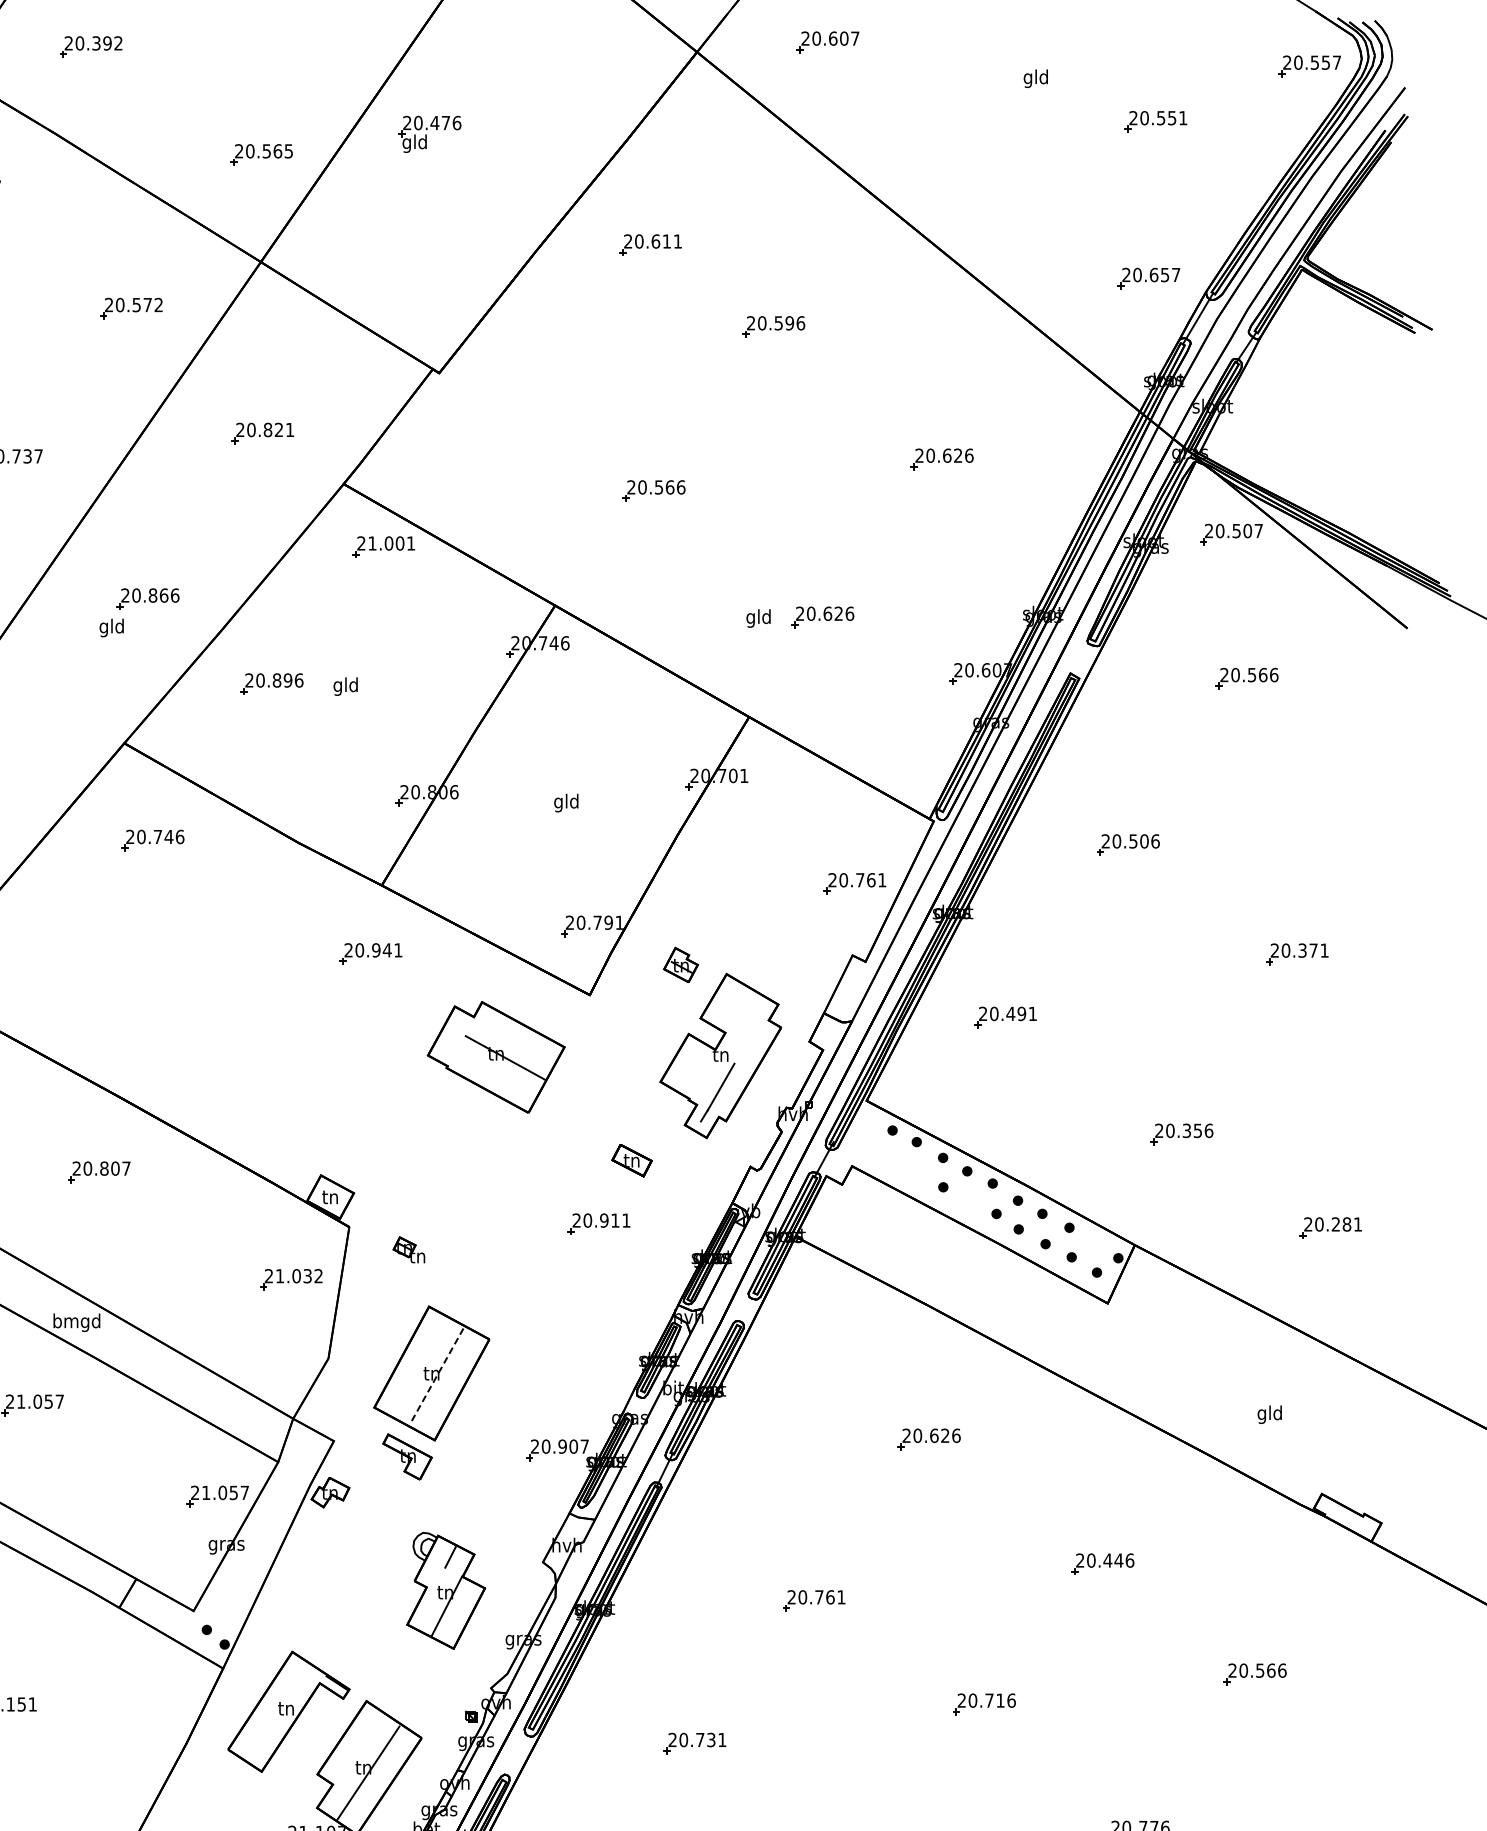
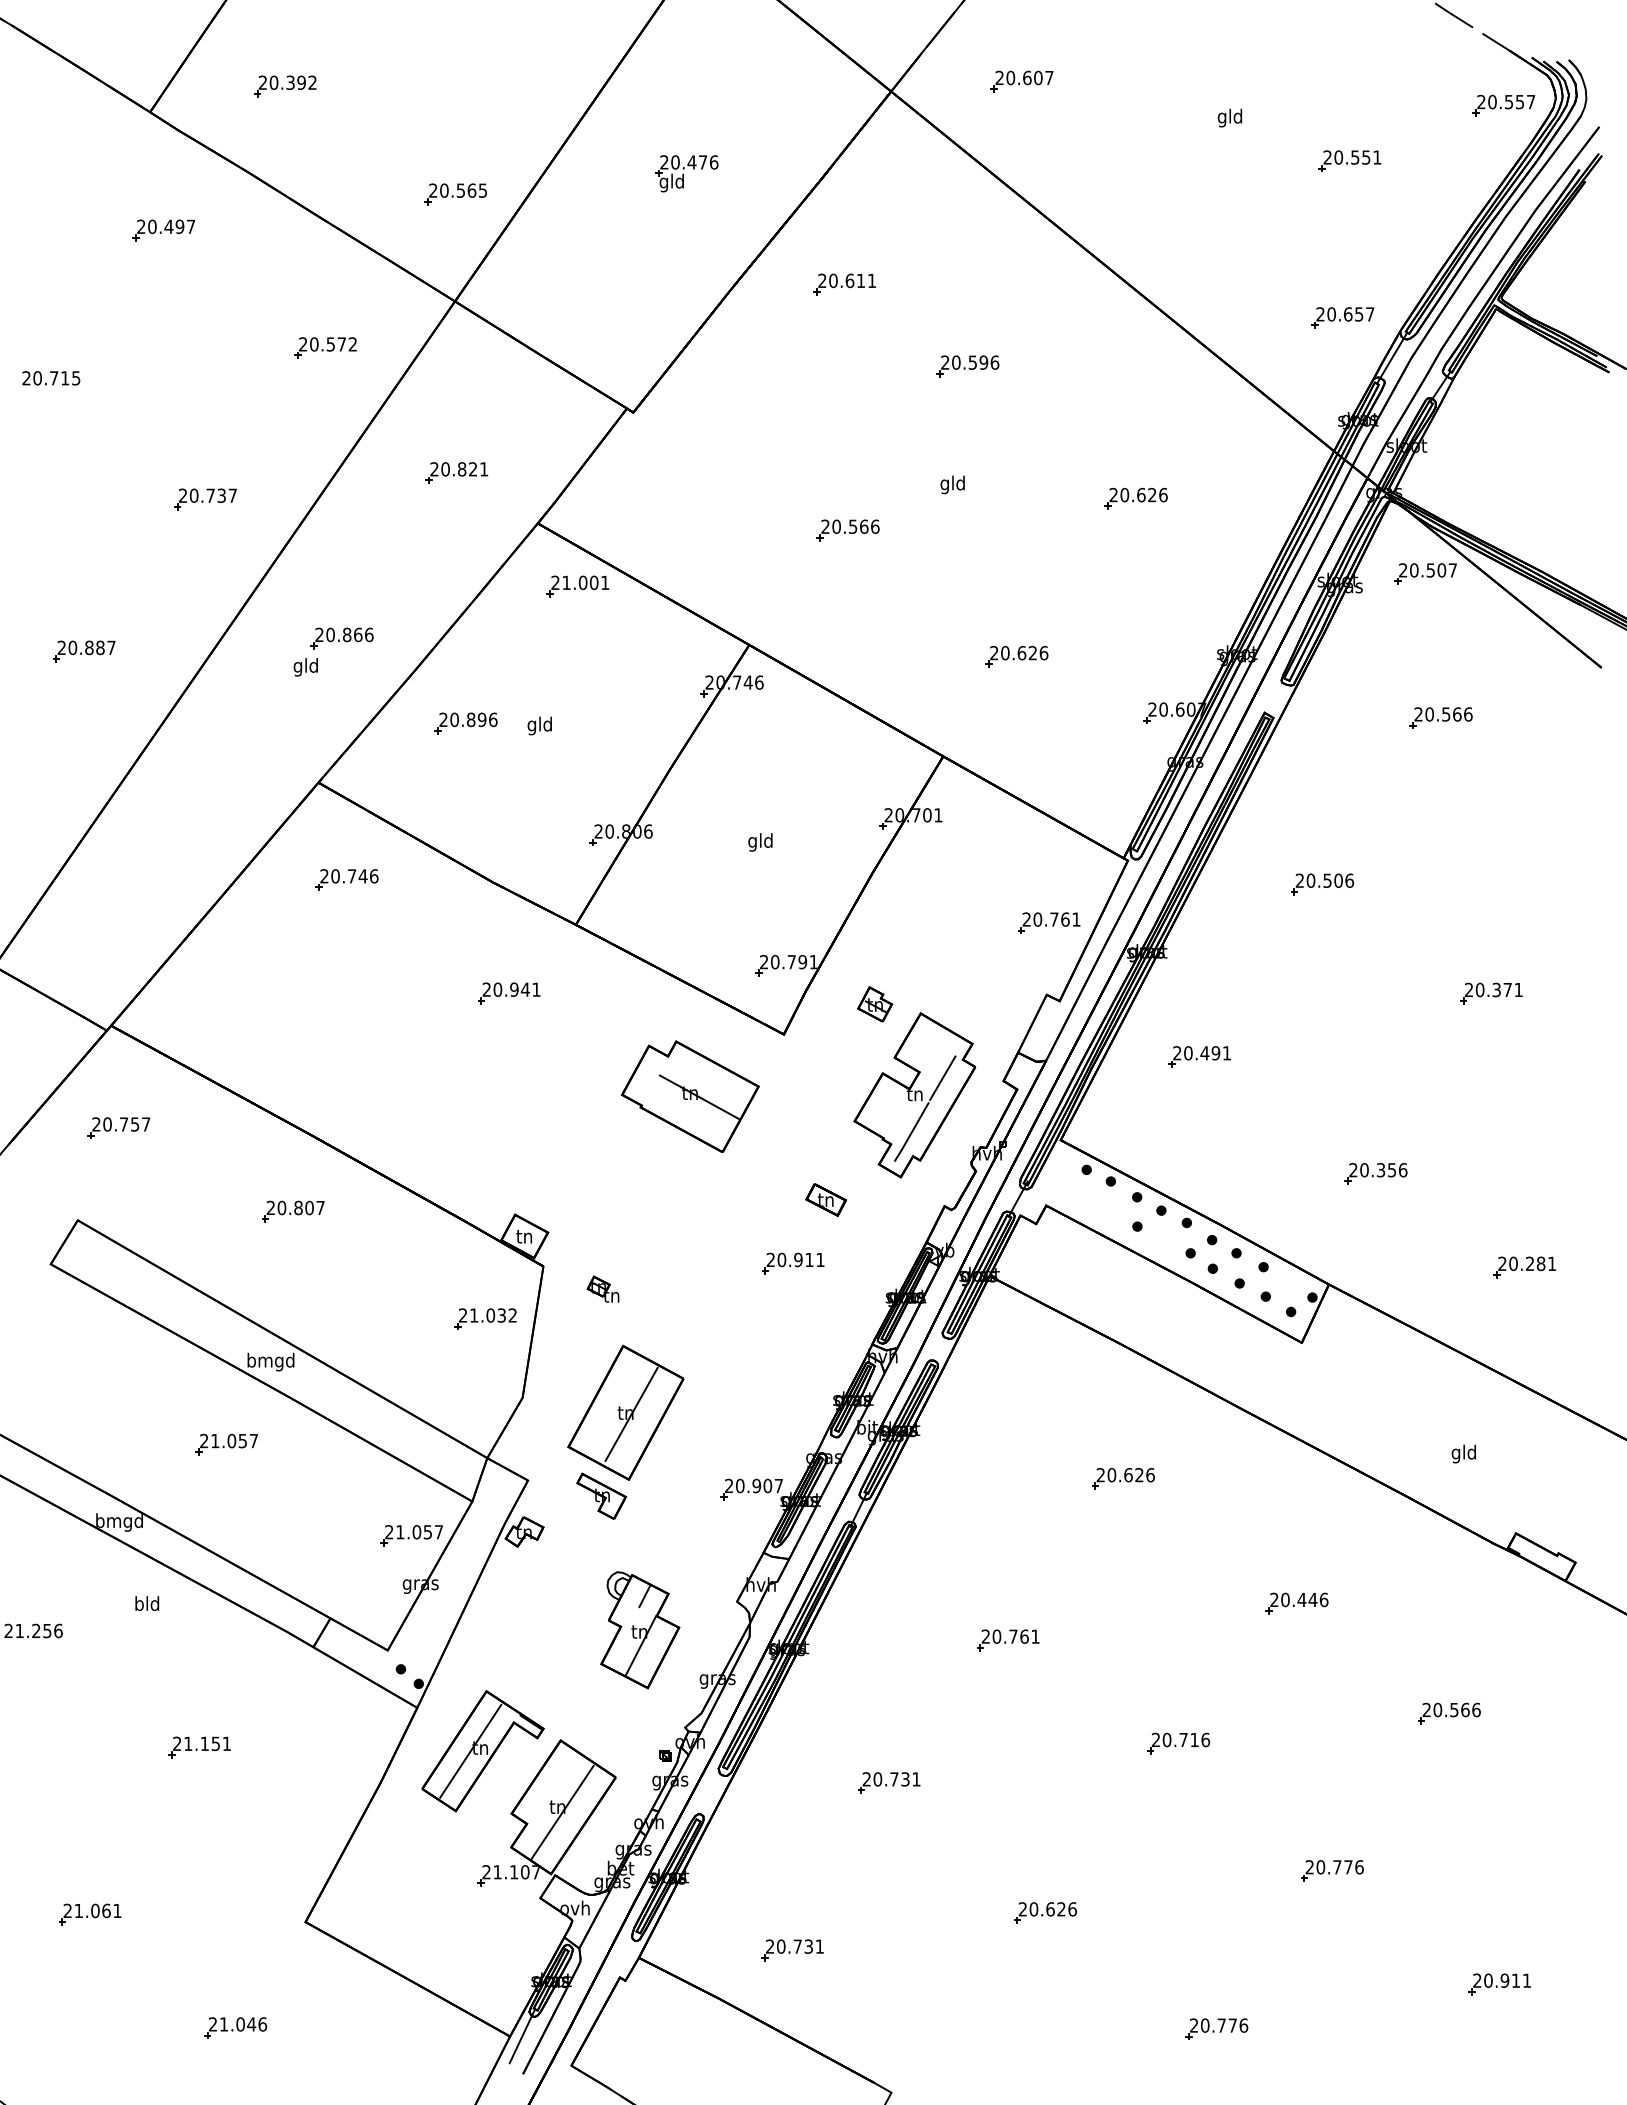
part: (429, 134) -> (686, 173), moved
text: (758, 618) -> (952, 484), moved
part: (371, 954) -> (509, 993), moved
line: (748, 1038) -> (942, 1077), added
line: (437, 1375) -> (631, 1414), dashed -> solid
line: (276, 1711) -> (470, 1750), added

